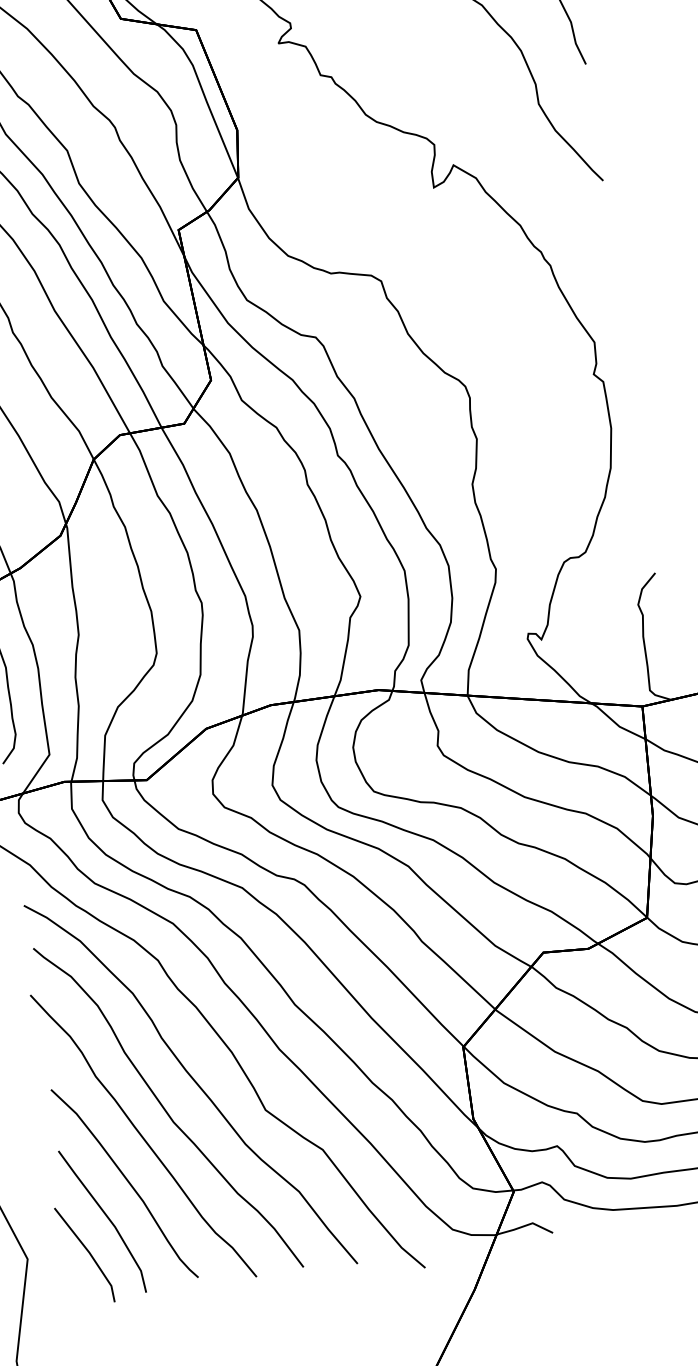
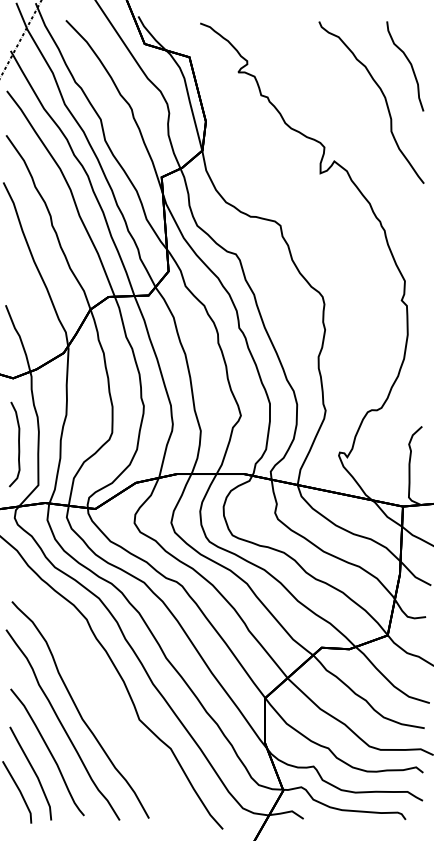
curve: (192, 1080) -> (97, 695), removed

